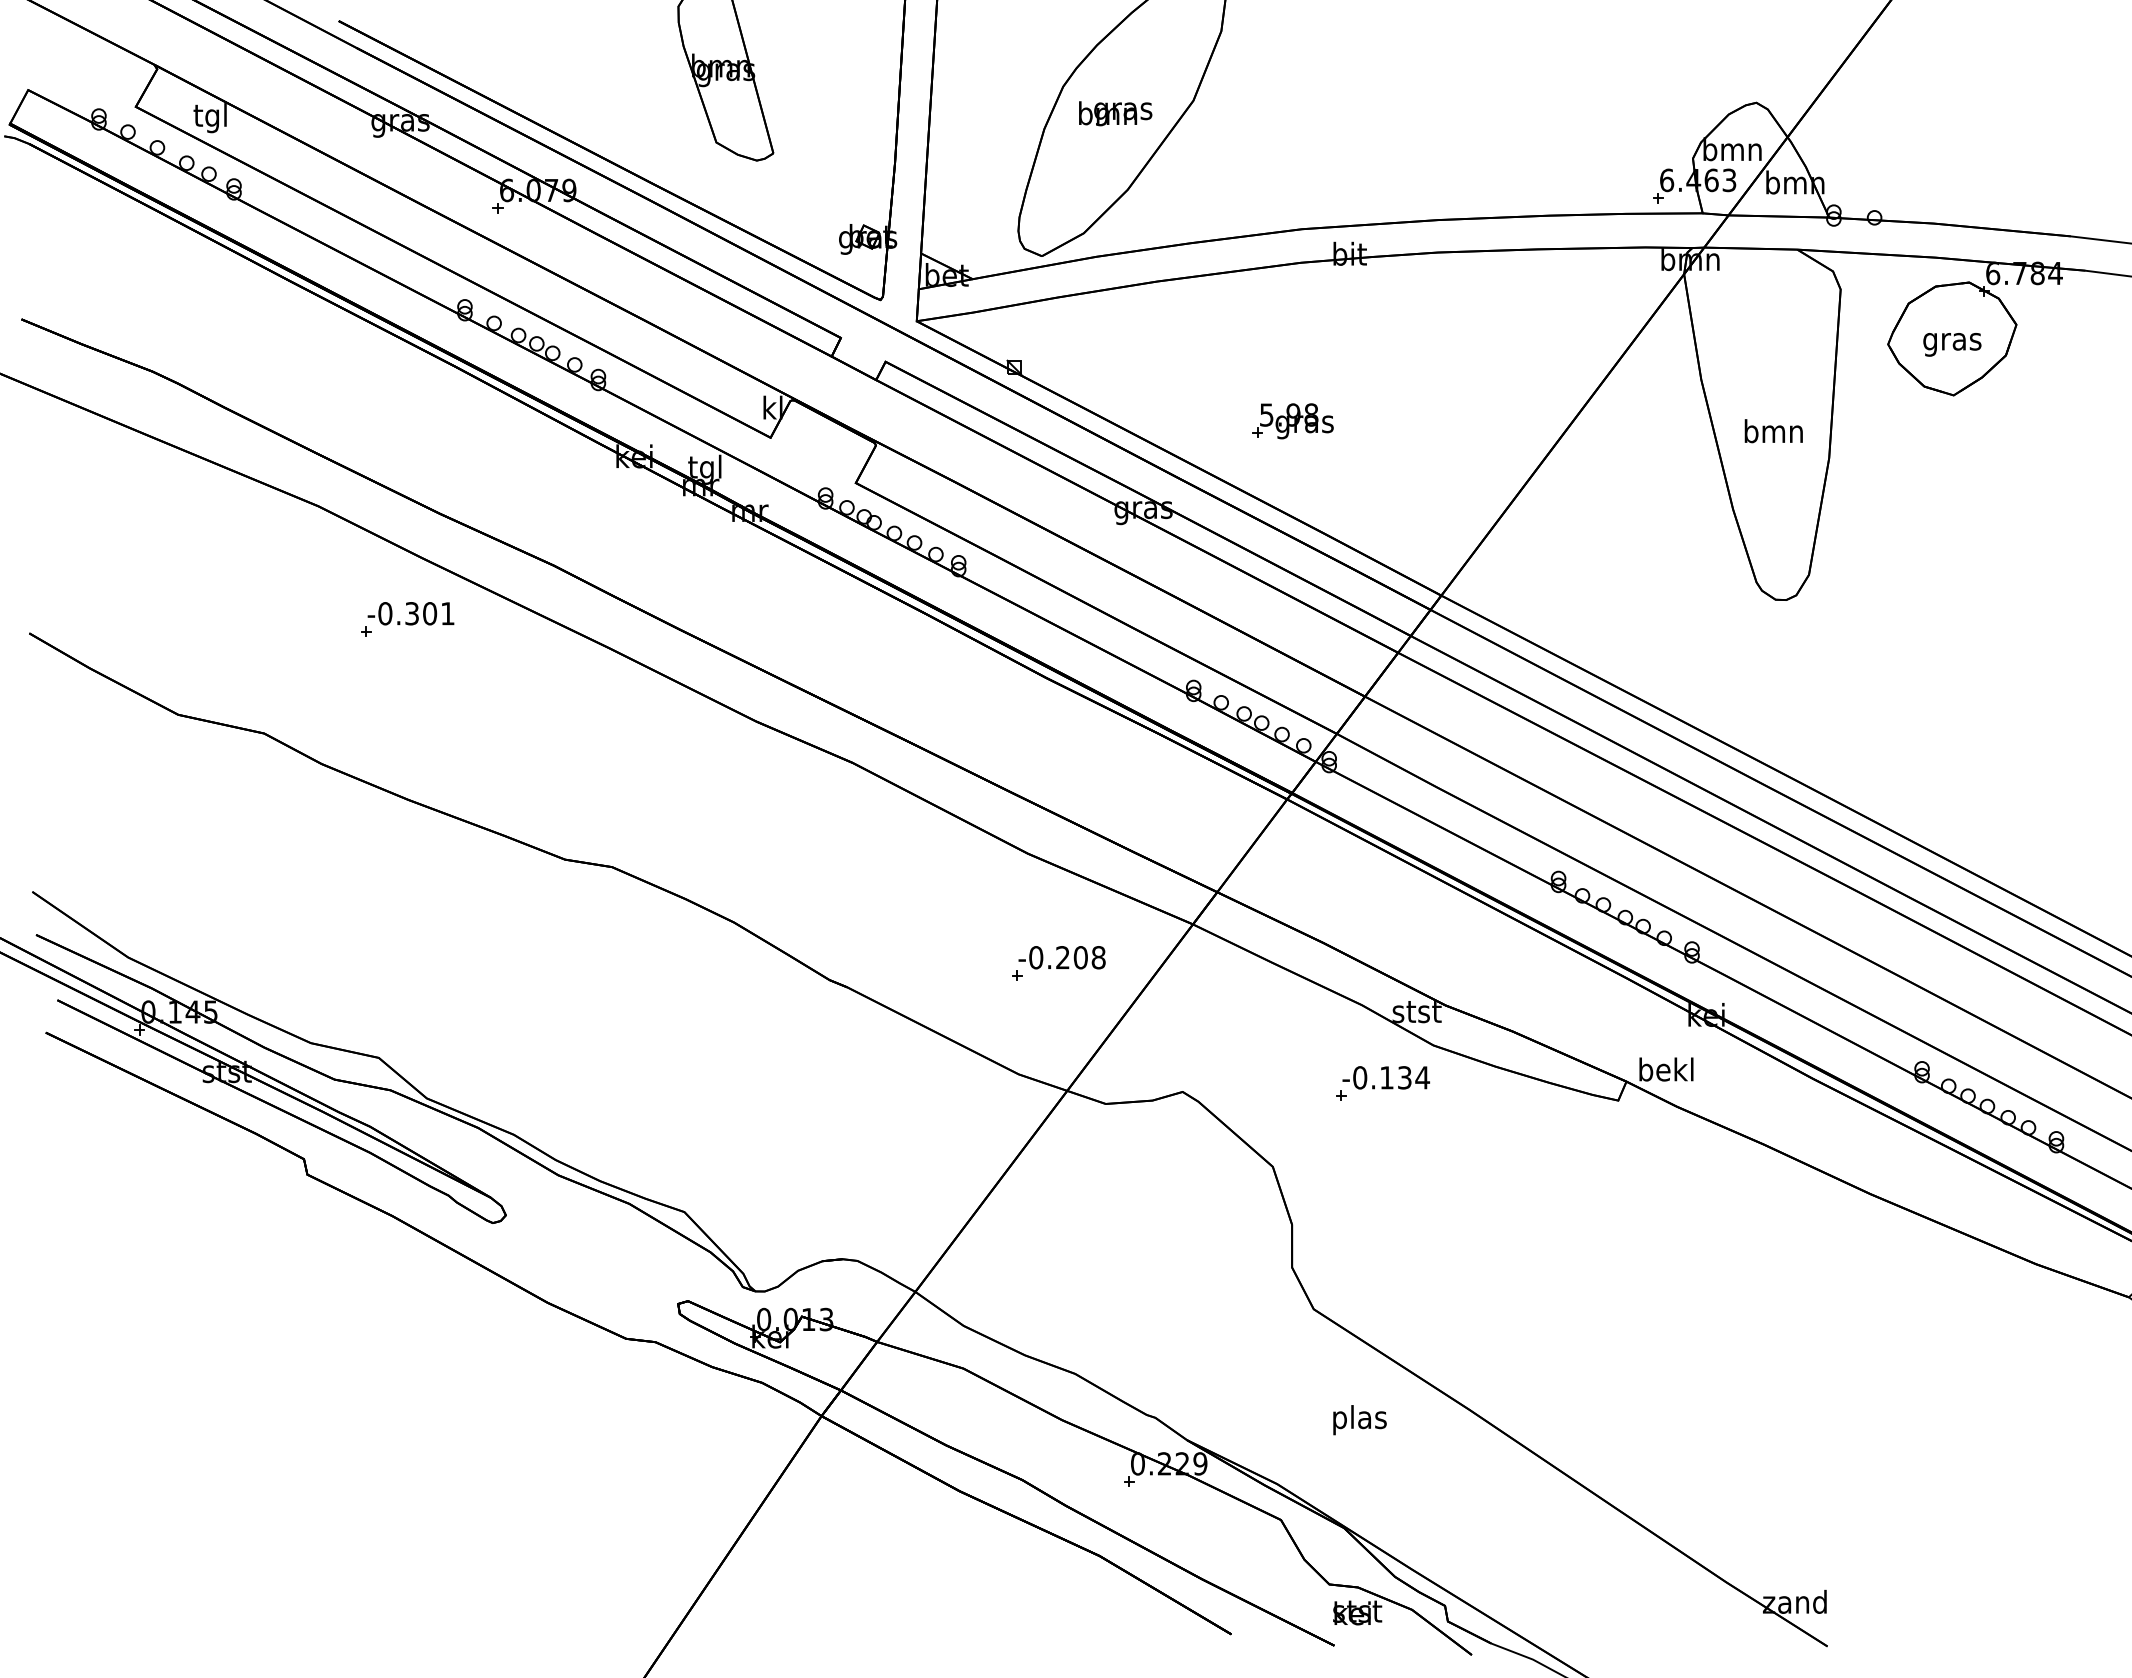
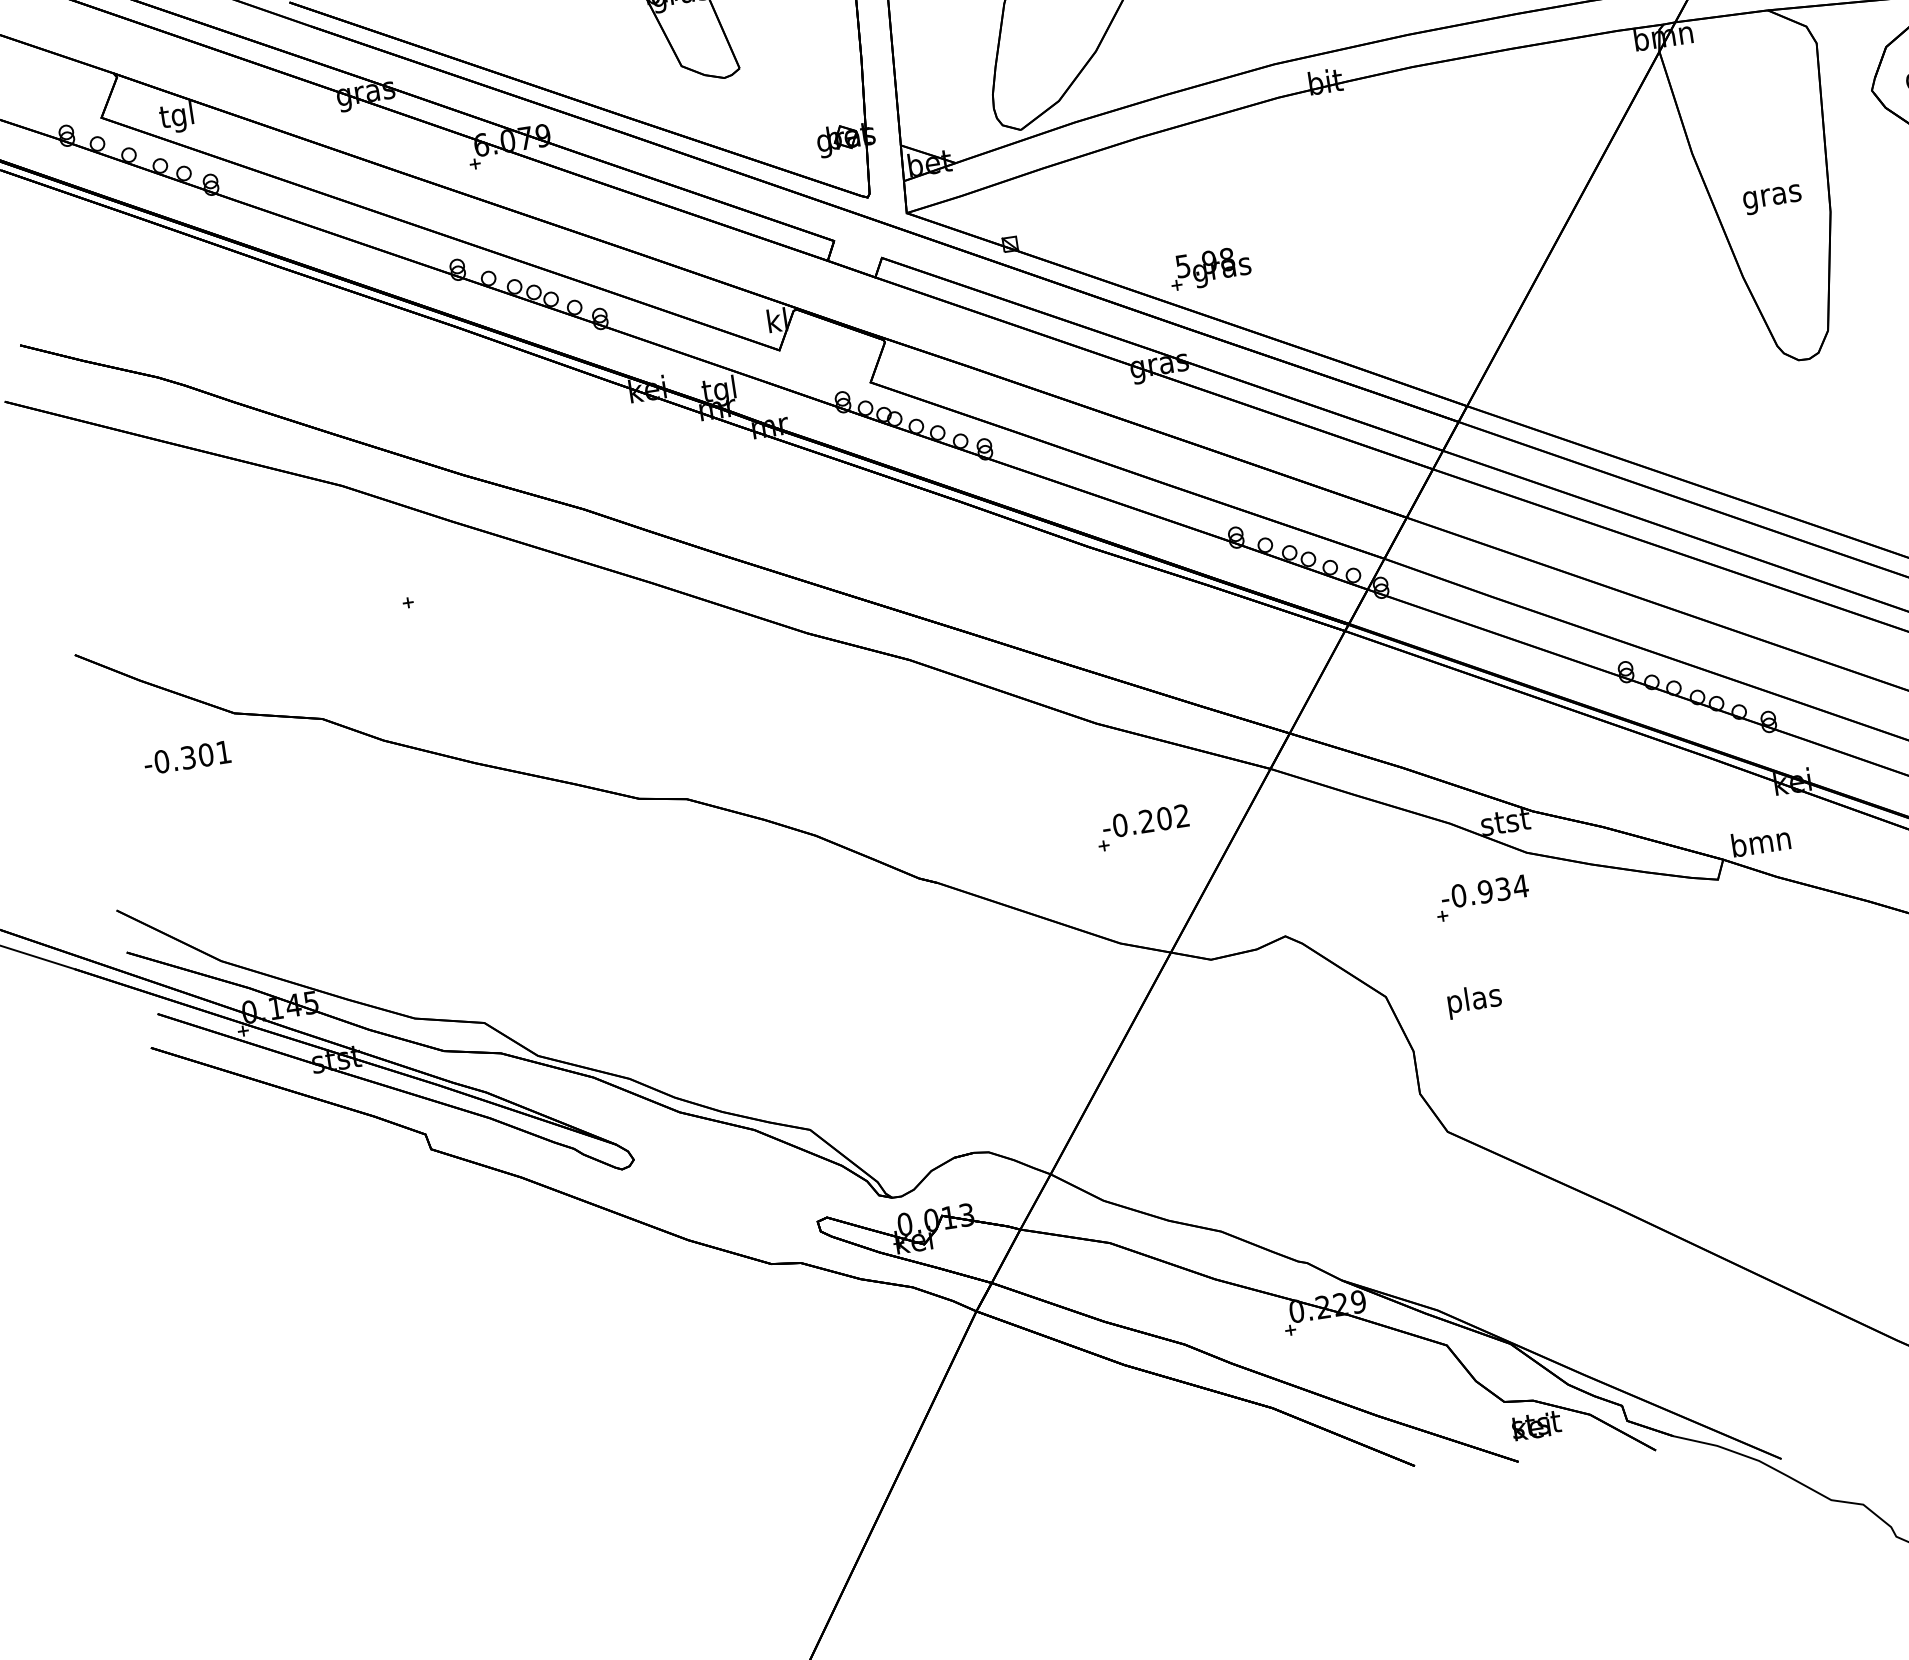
part: (1292, 421) -> (1209, 268), moved
text: (1773, 434) -> (1771, 196), bmn -> gras
text: (410, 613) -> (186, 757), moved
text: (1098, 957) -> (1181, 815), -0.208 -> -0.202
text: (1666, 1069) -> (1761, 841), bekl -> bmn
text: (1386, 1077) -> (1485, 891), -0.134 -> -0.934
text: (1359, 1420) -> (1474, 1001), moved

